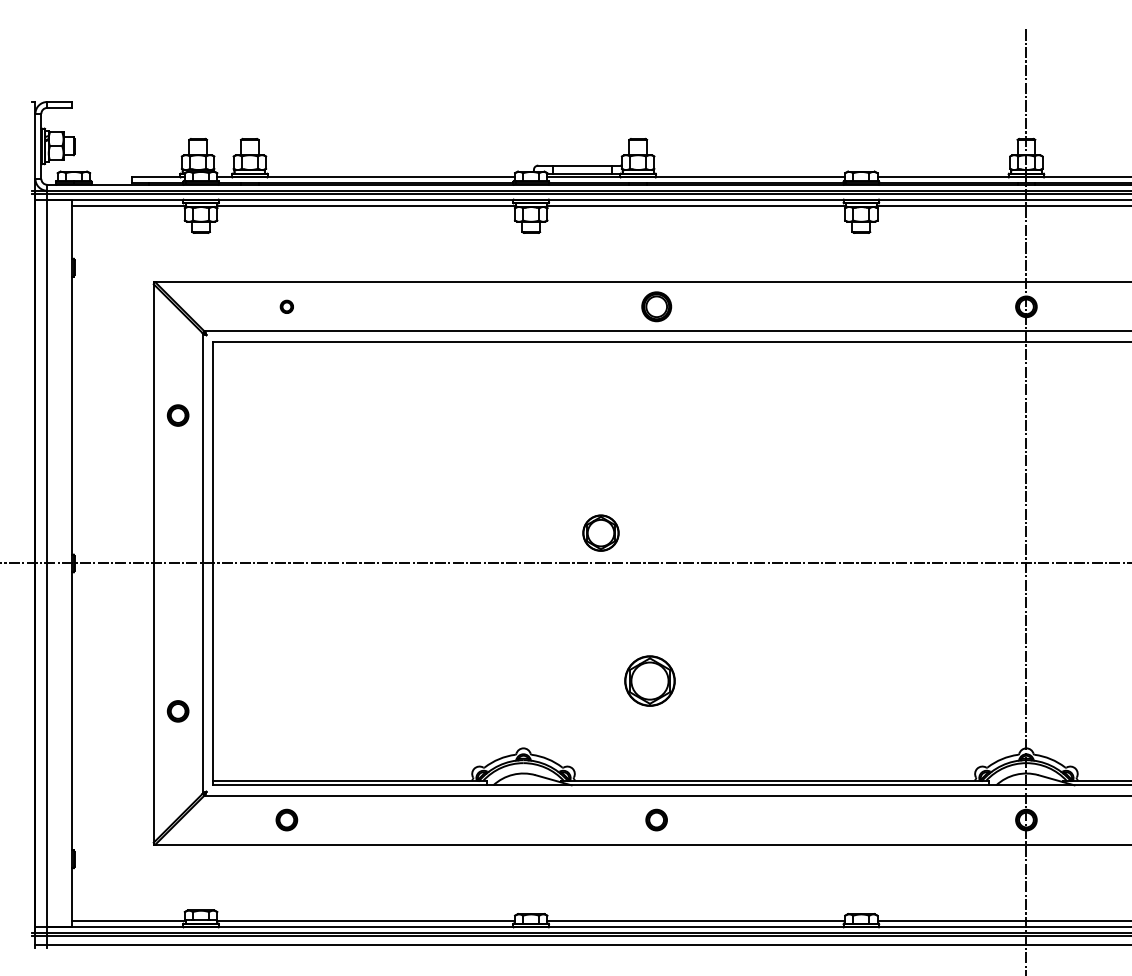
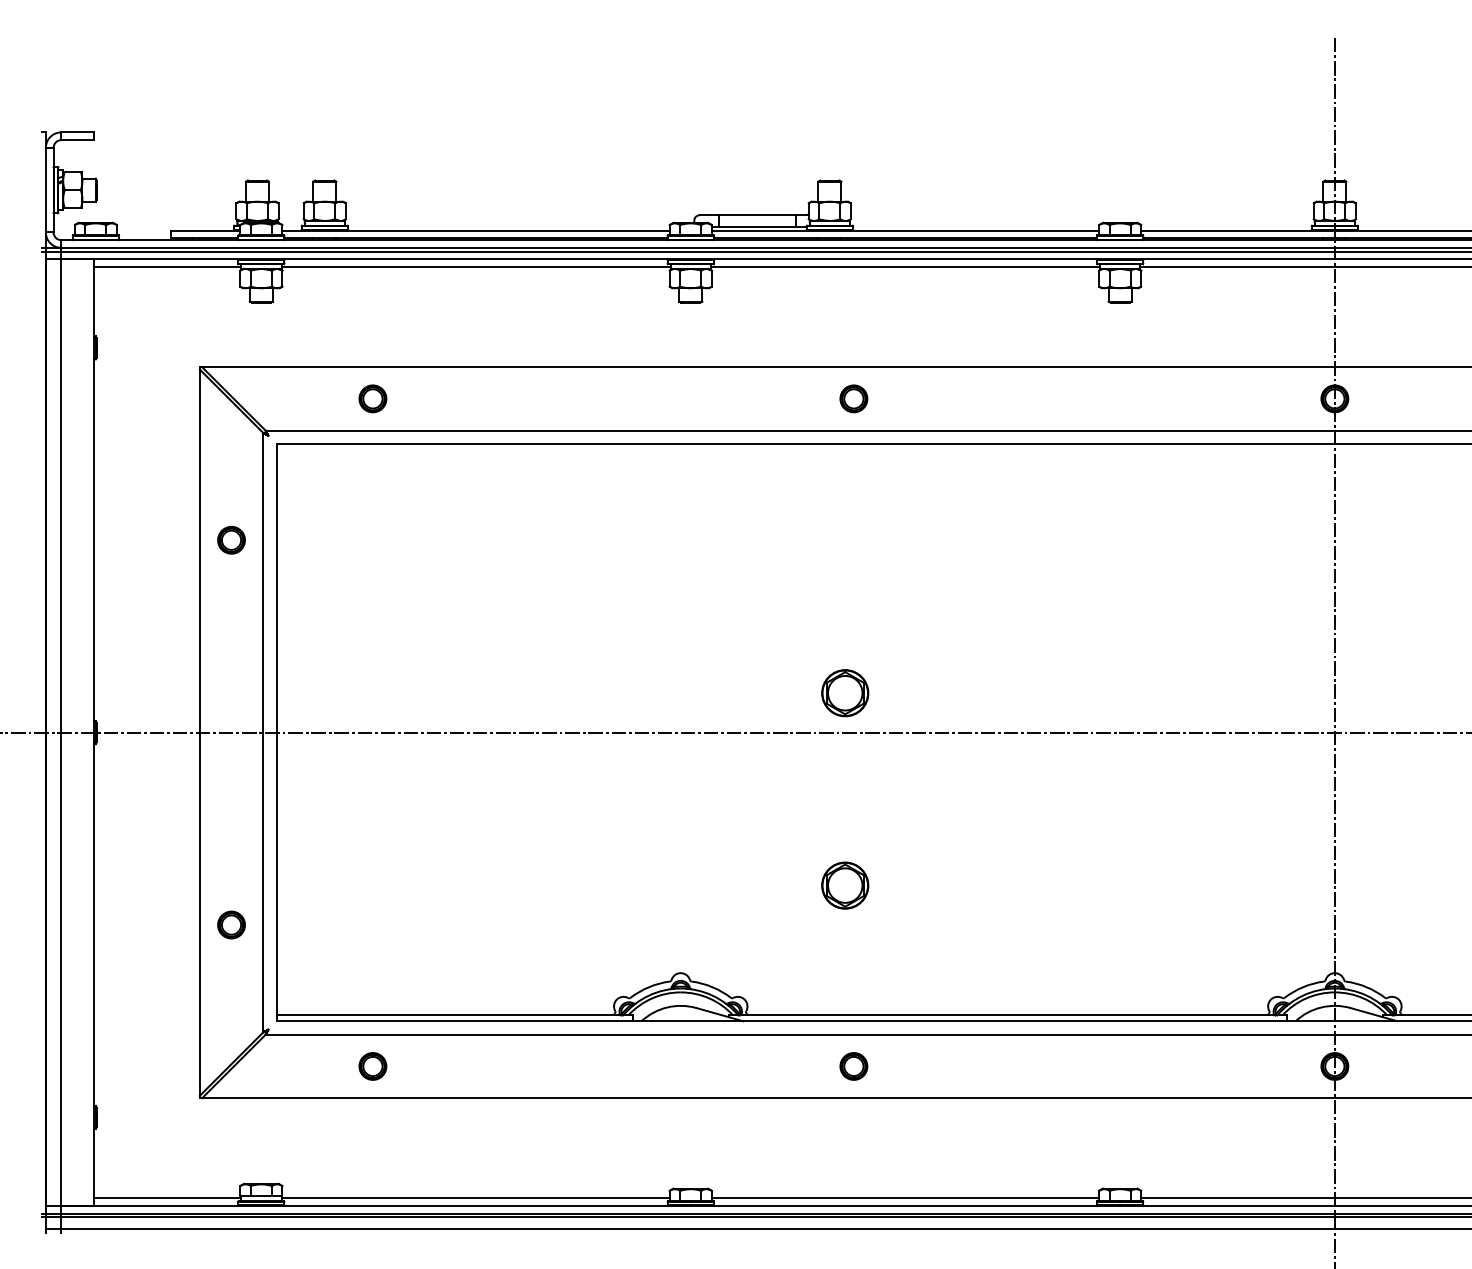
part: (286, 306) -> (372, 398), size x1.67
part: (656, 306) -> (853, 398), size x0.71
part: (600, 532) -> (844, 692), moved
part: (649, 680) -> (844, 884), size x0.71

